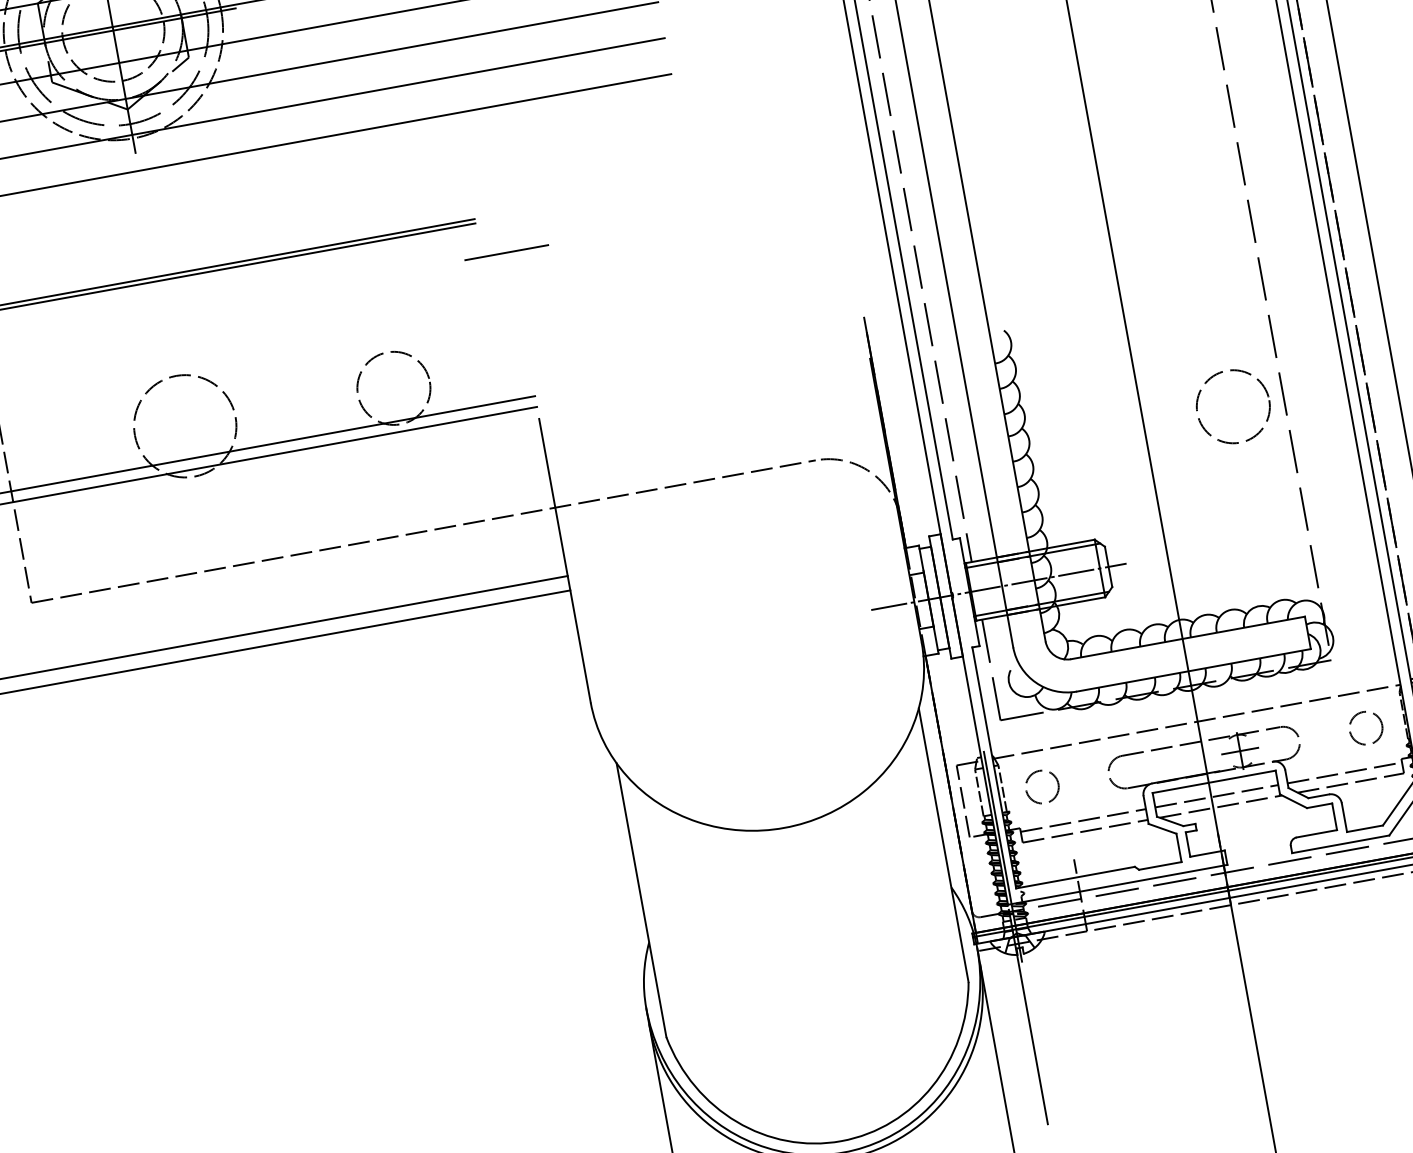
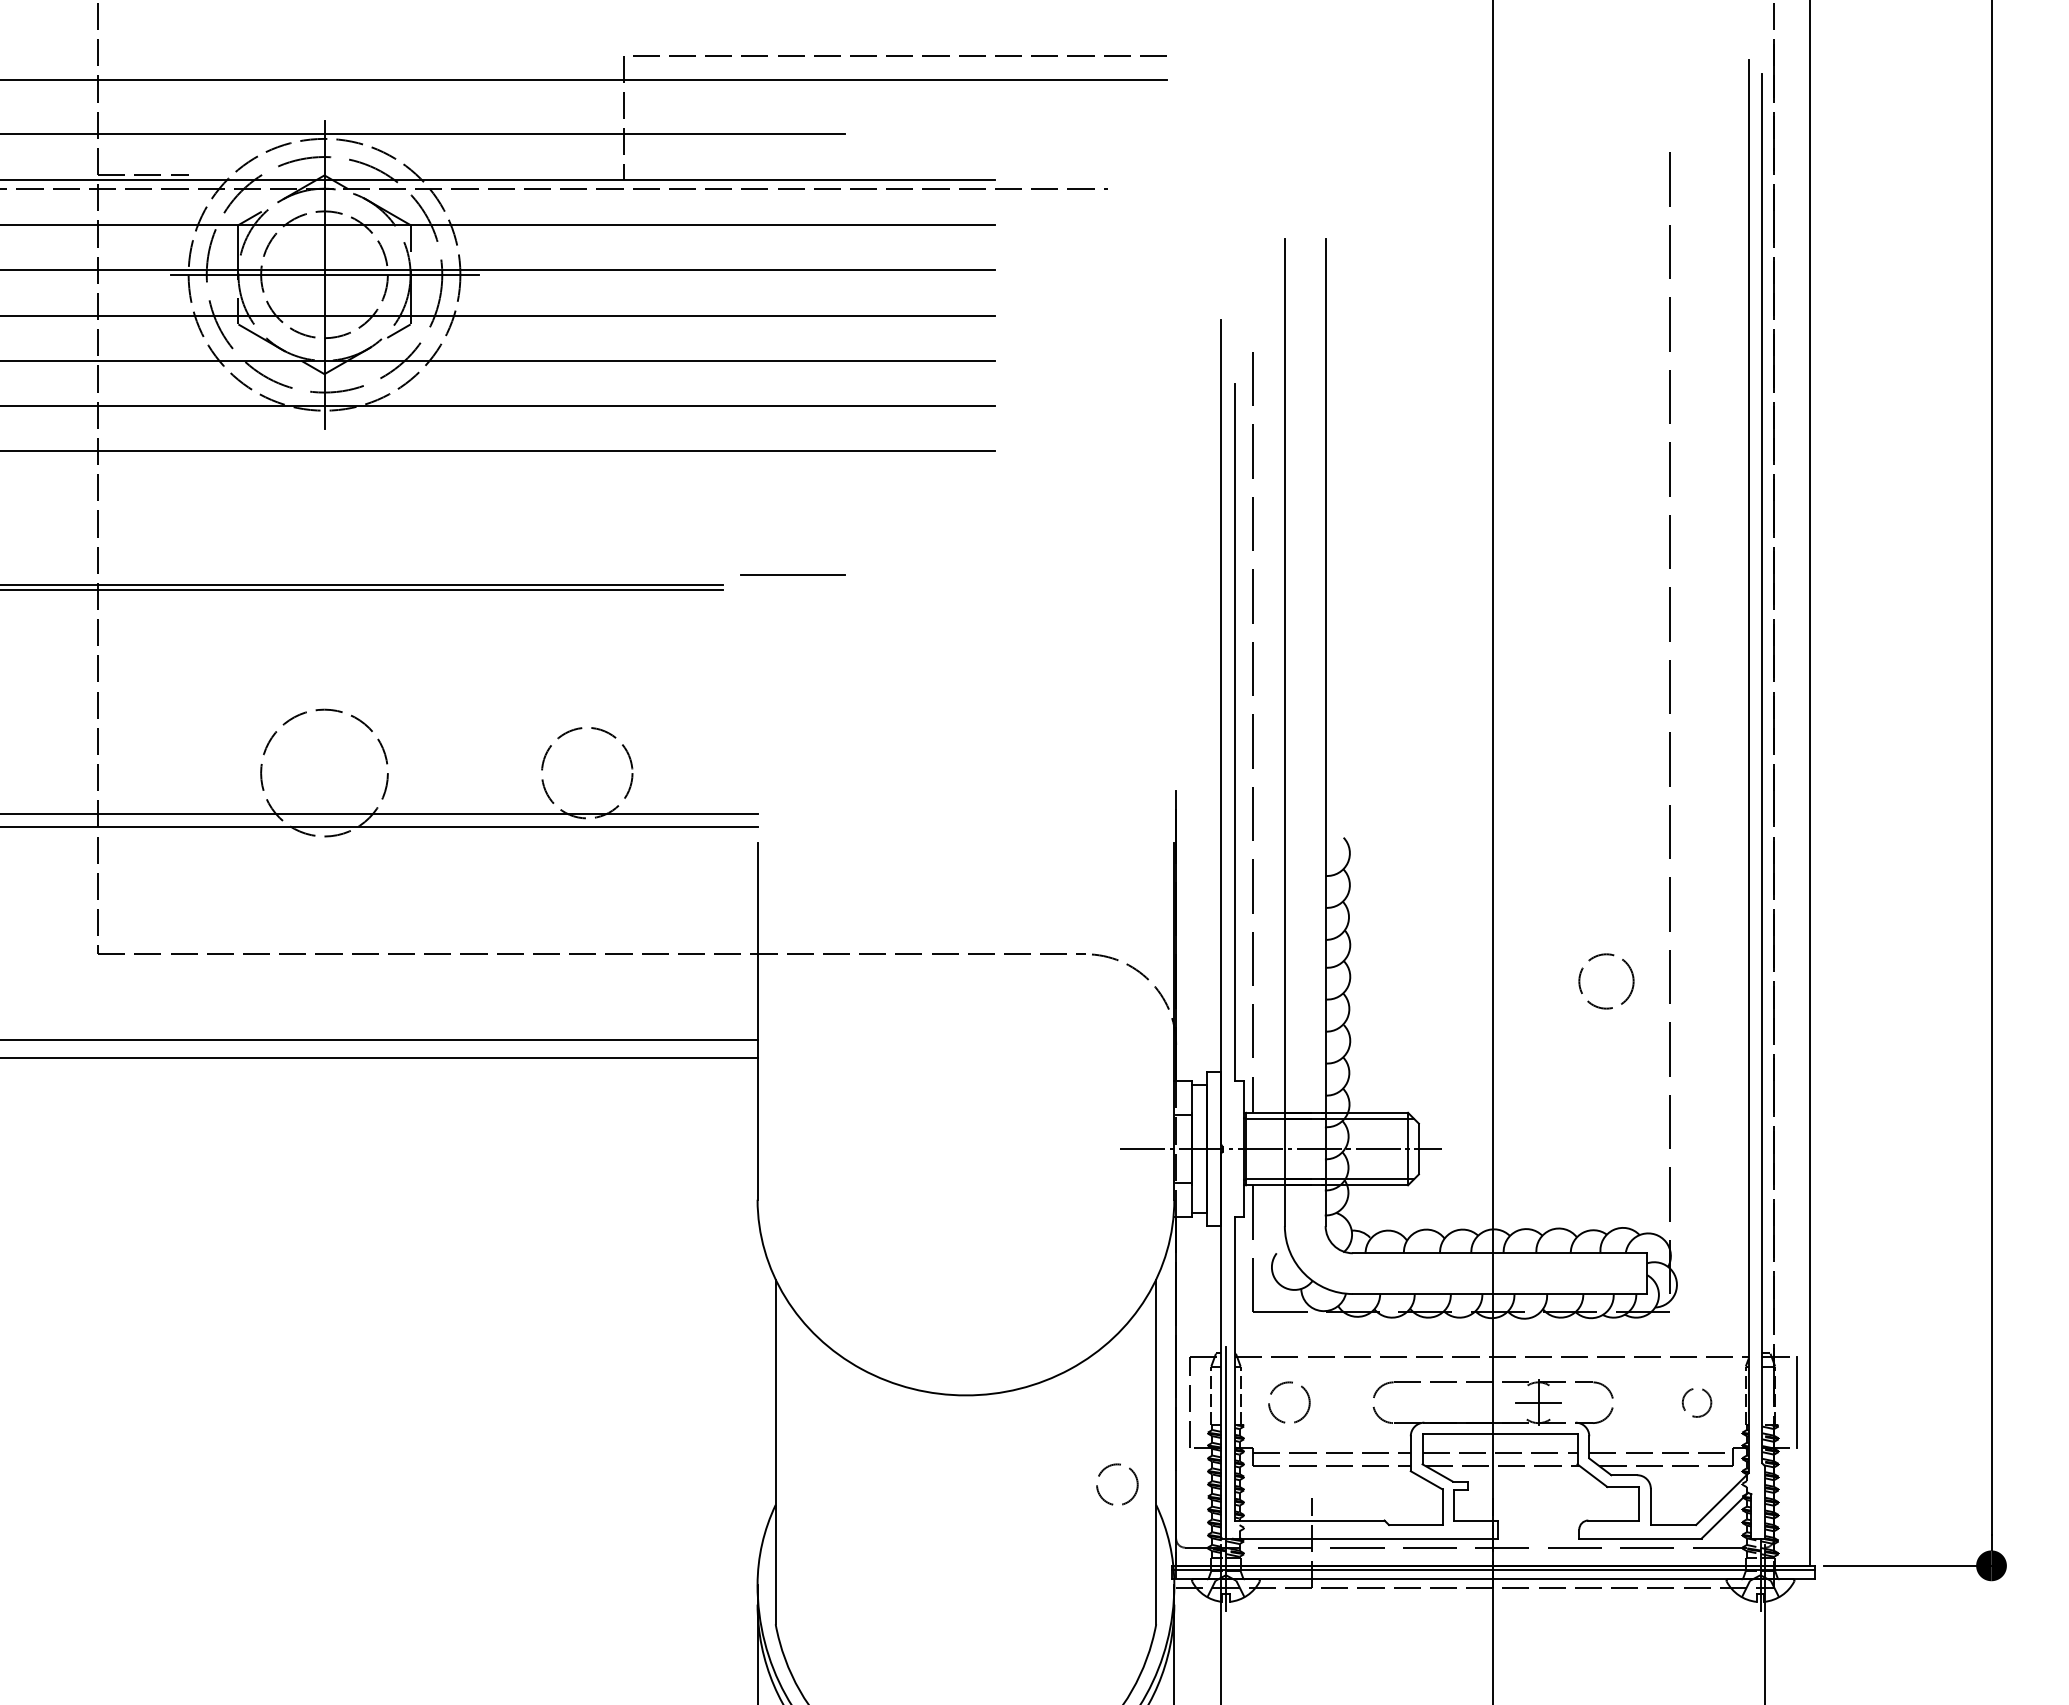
line: (506, 252) -> (792, 574), moved
circle: (1233, 406) -> (1606, 981), size x0.6
circle: (1365, 728) -> (1696, 1402), size x0.7
circle: (917, 876) -> (1117, 1484), added

